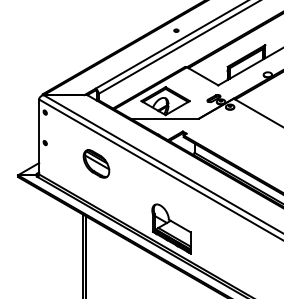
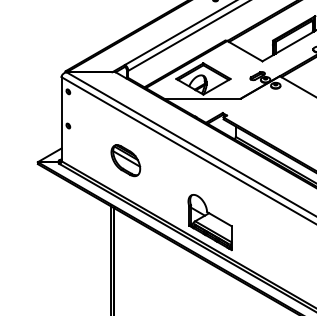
part: (96, 163) -> (125, 160), moved

